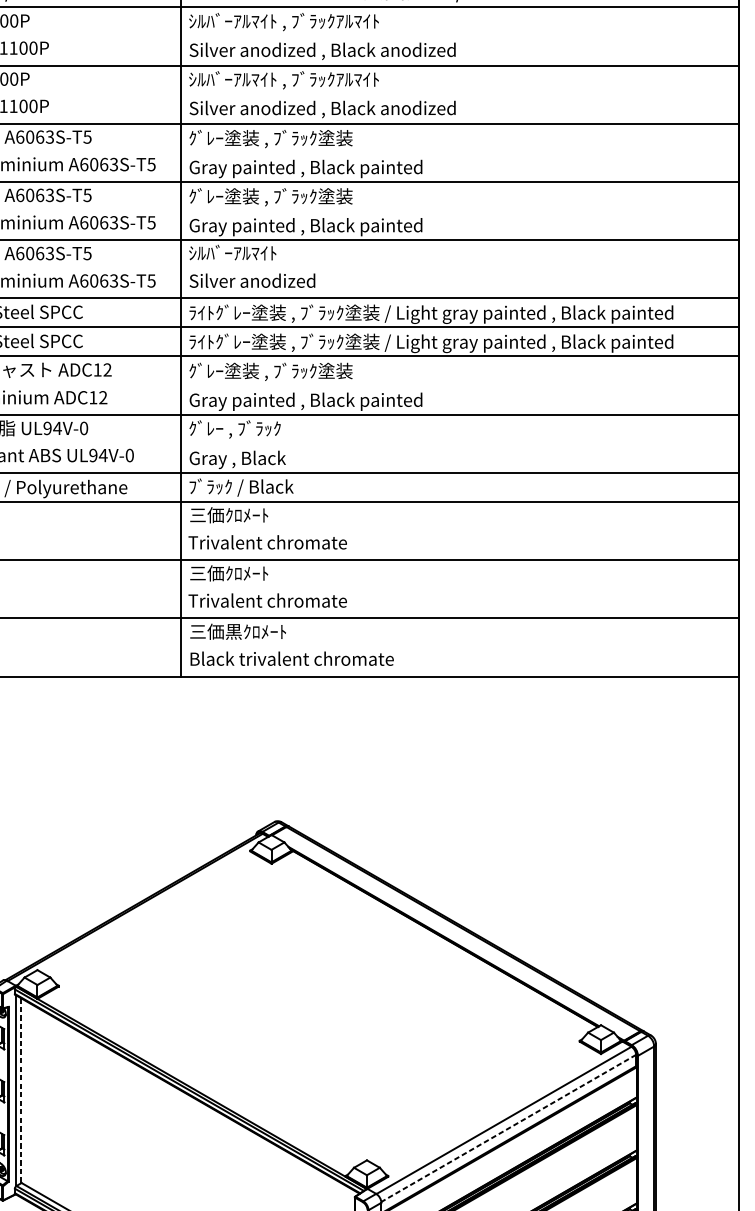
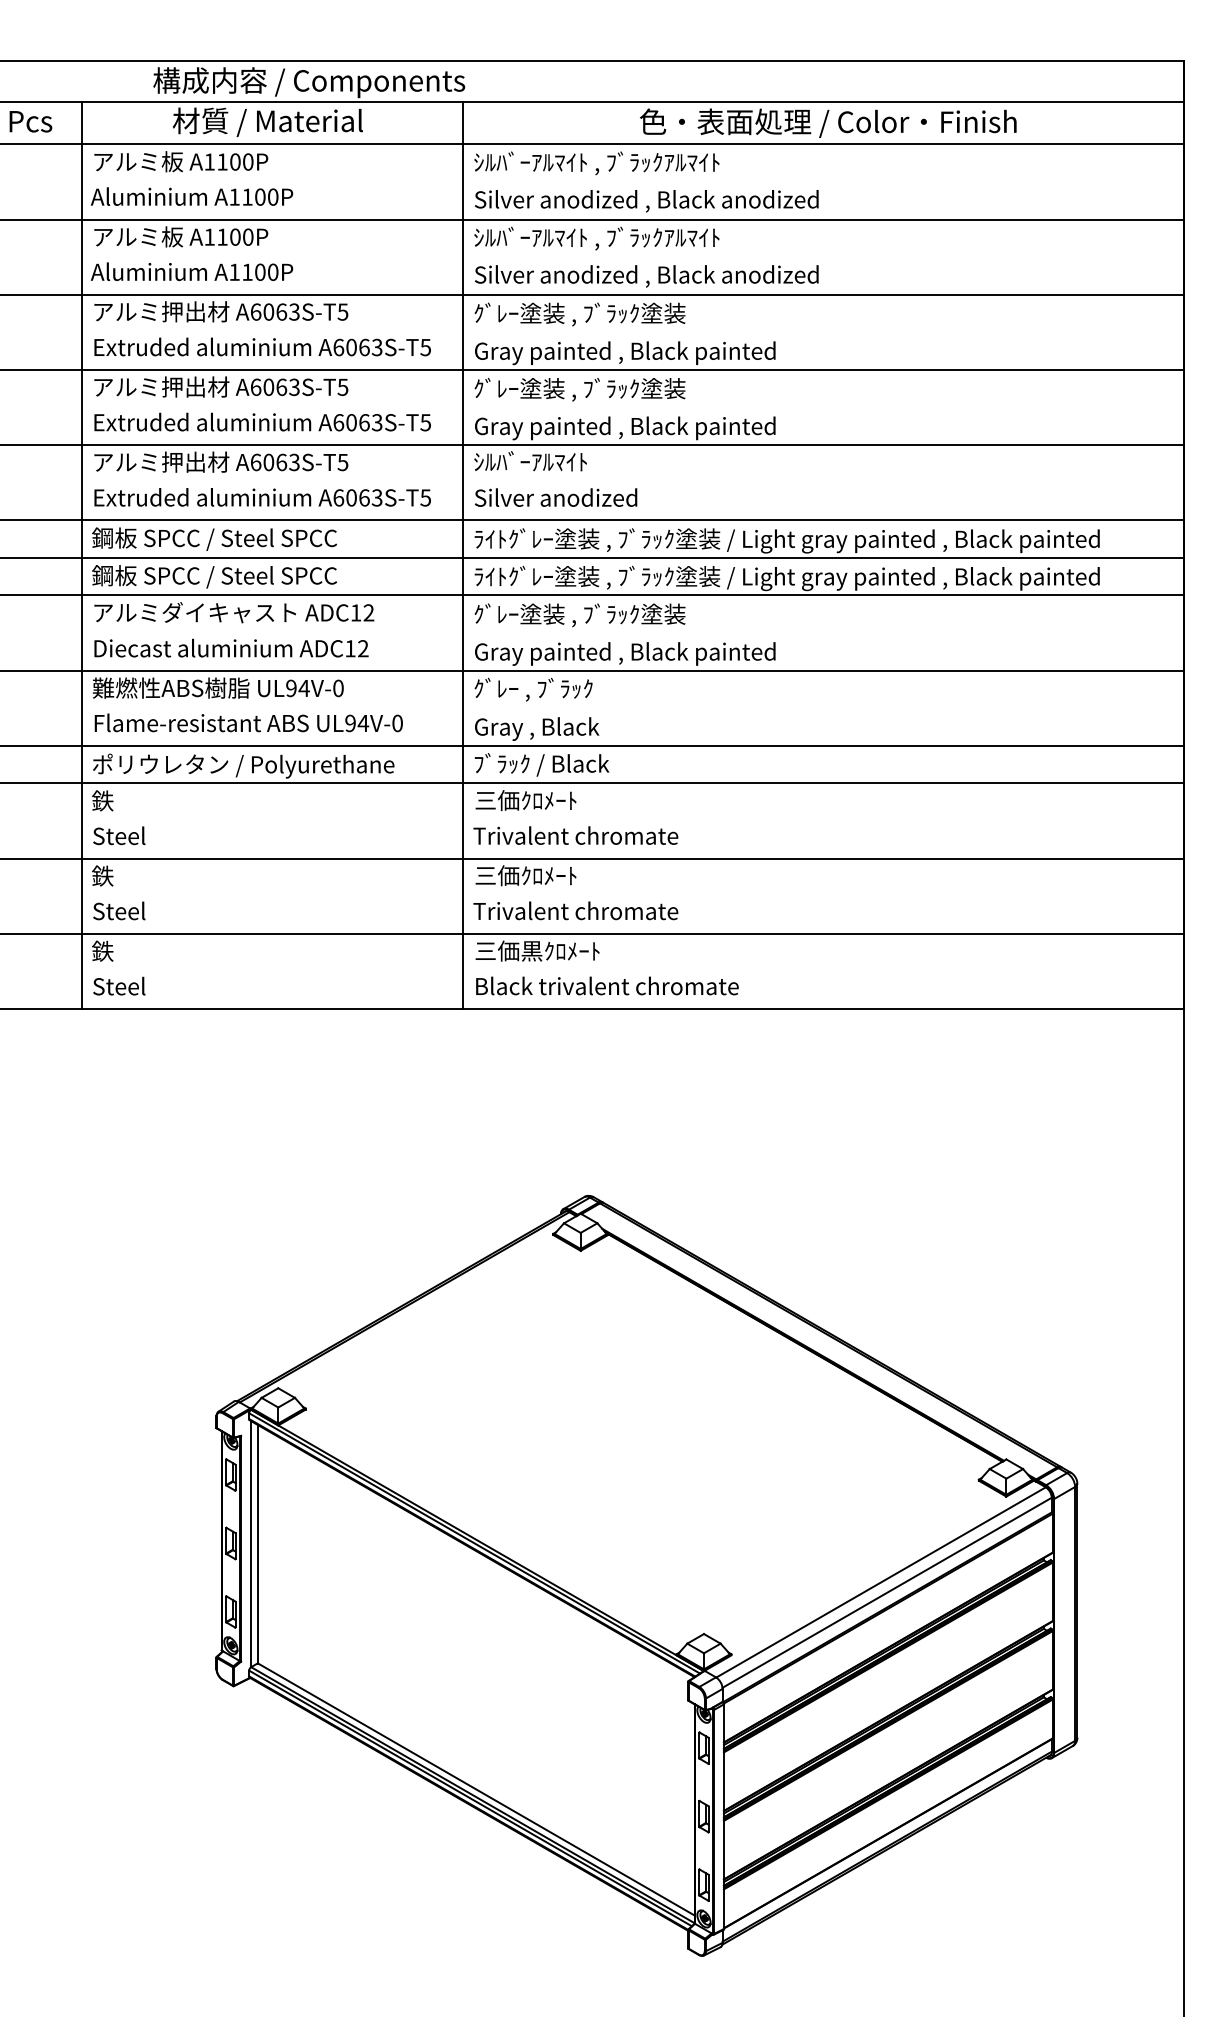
line: (21, 1091) -> (257, 1544), dashed -> solid
line: (508, 1128) -> (886, 1593), dashed -> solid

